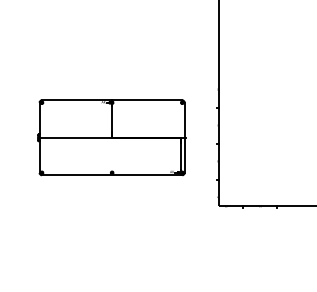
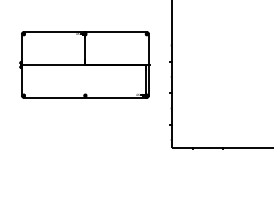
part: (111, 137) -> (84, 64), moved

